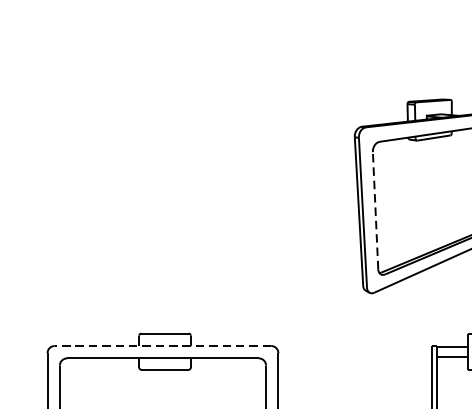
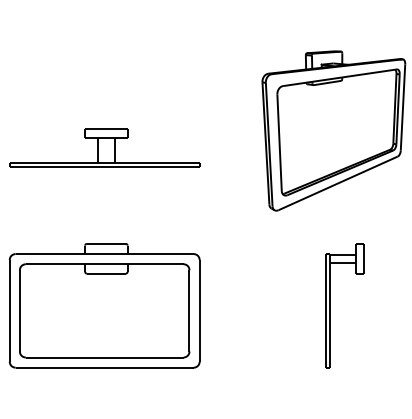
line: (375, 210) -> (279, 142), dashed -> solid
part: (162, 216) -> (104, 147), added
line: (162, 346) -> (104, 254), dashed -> solid

